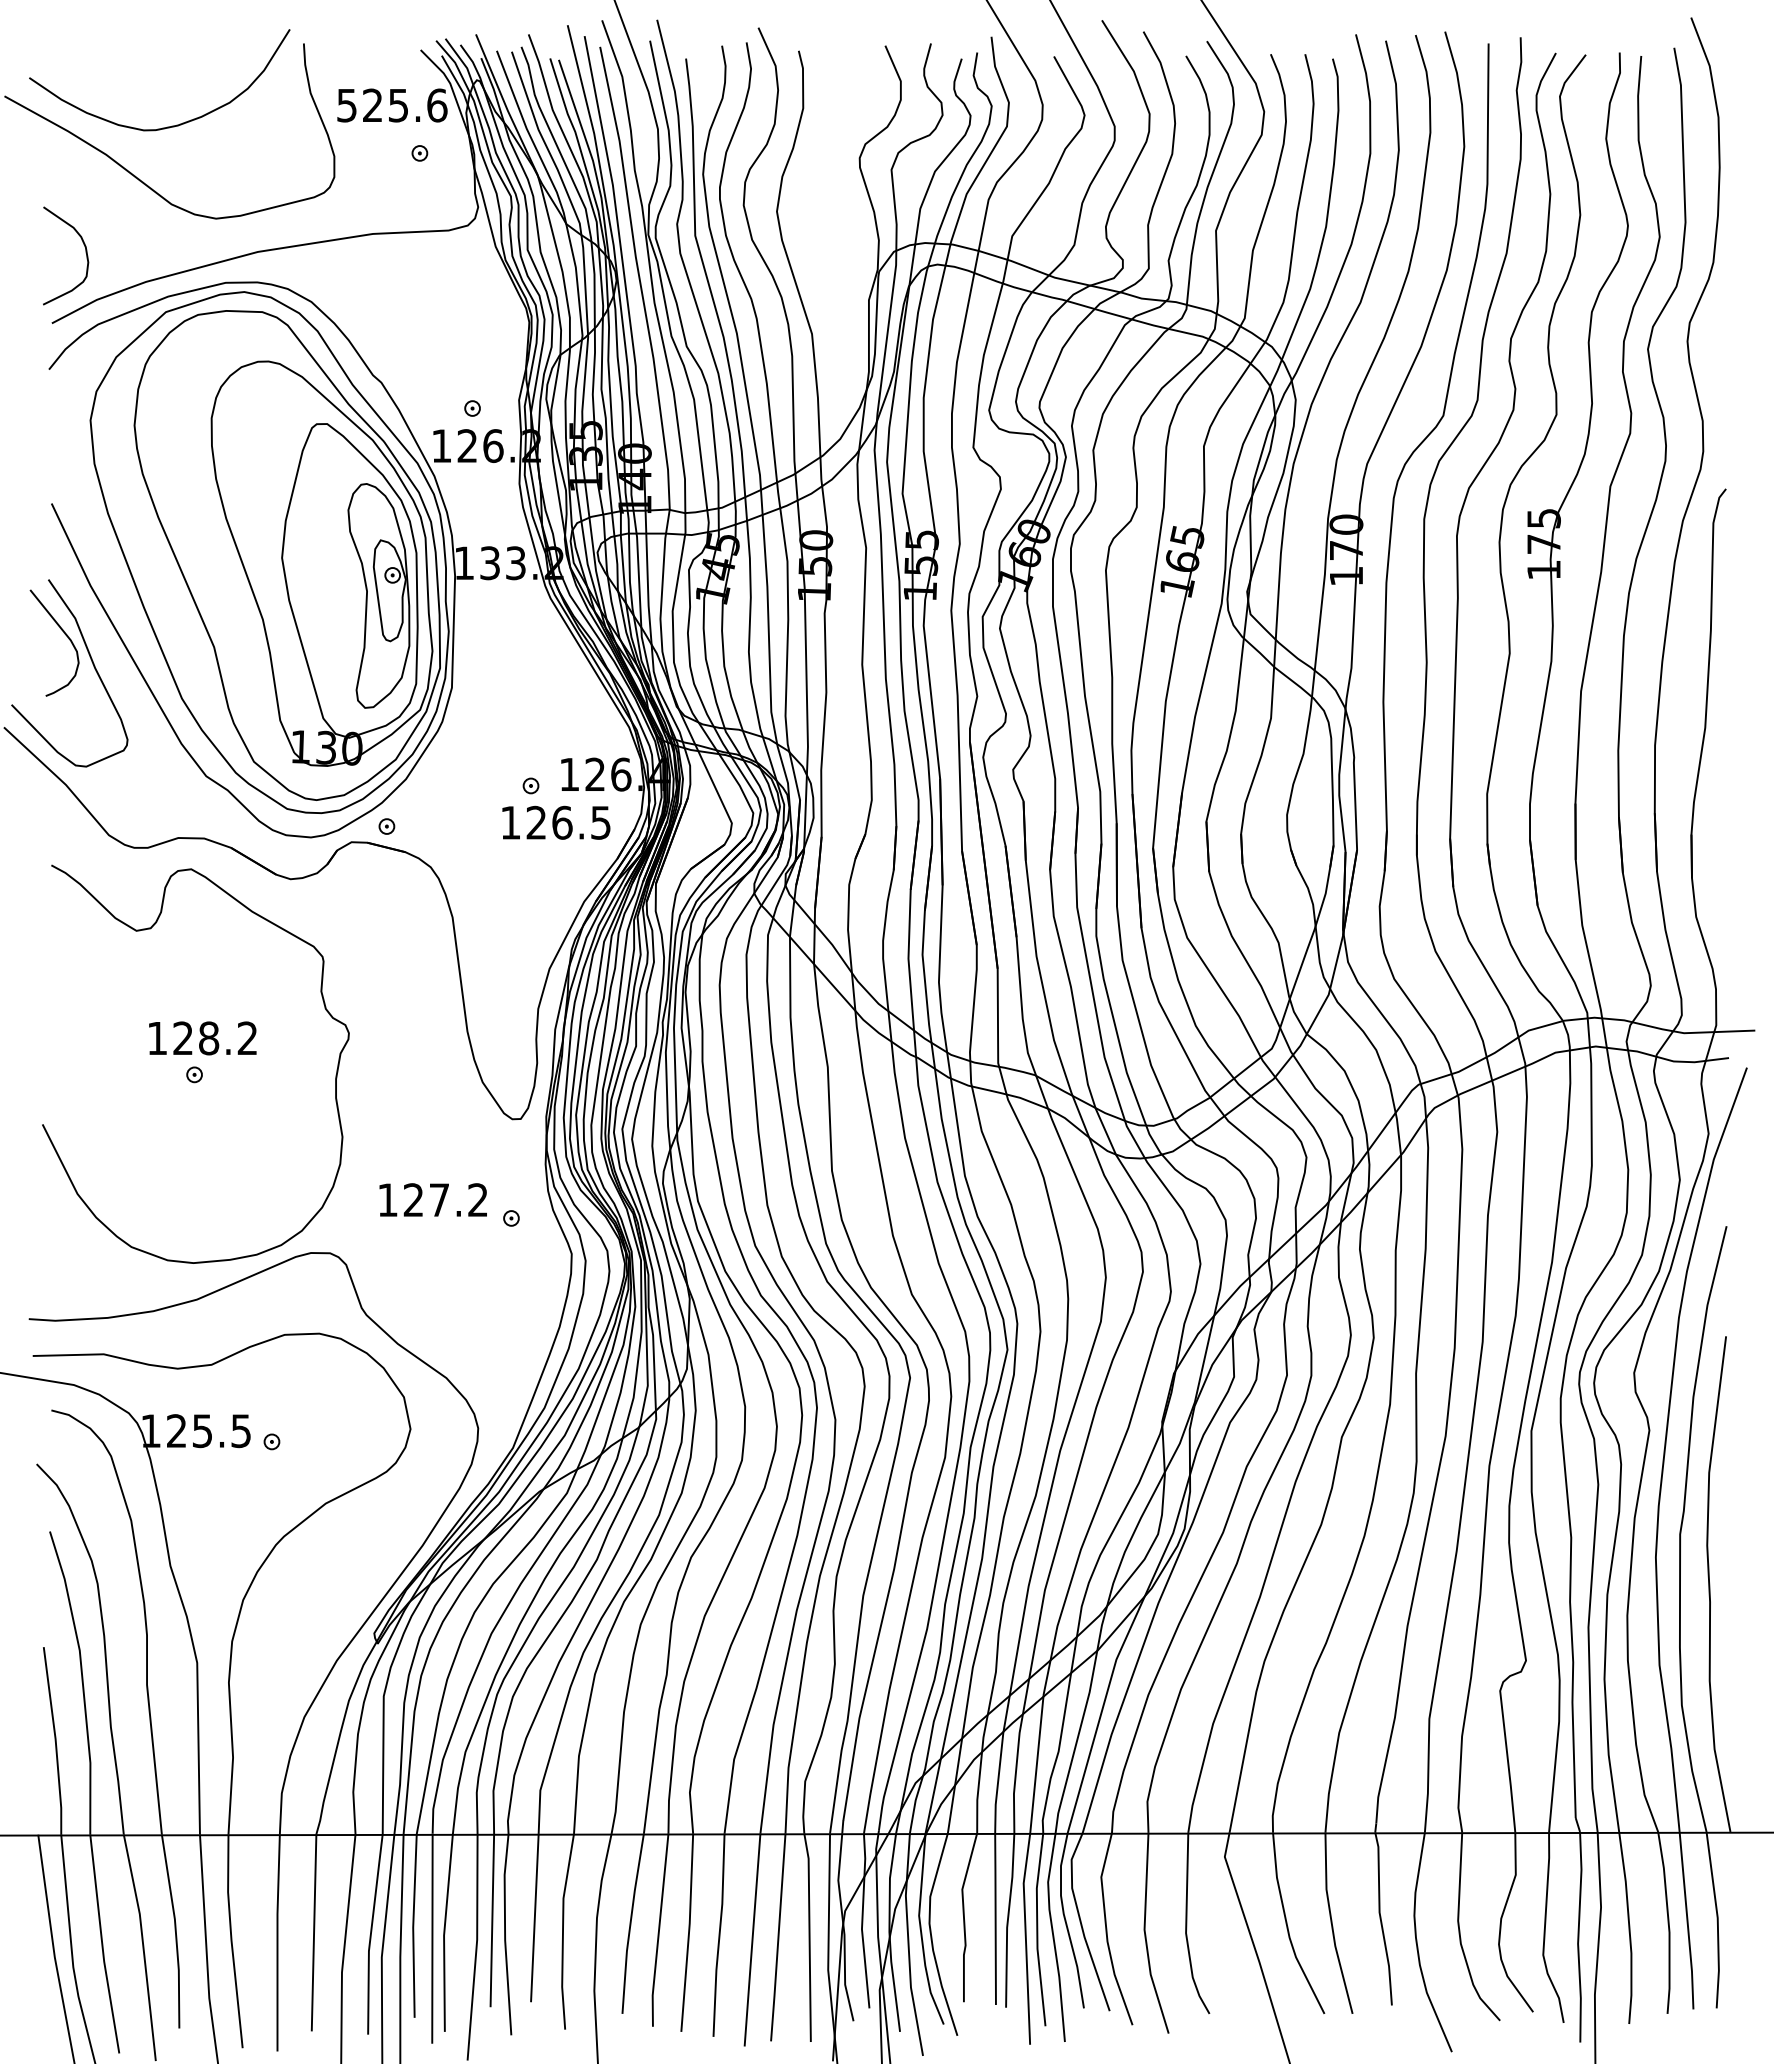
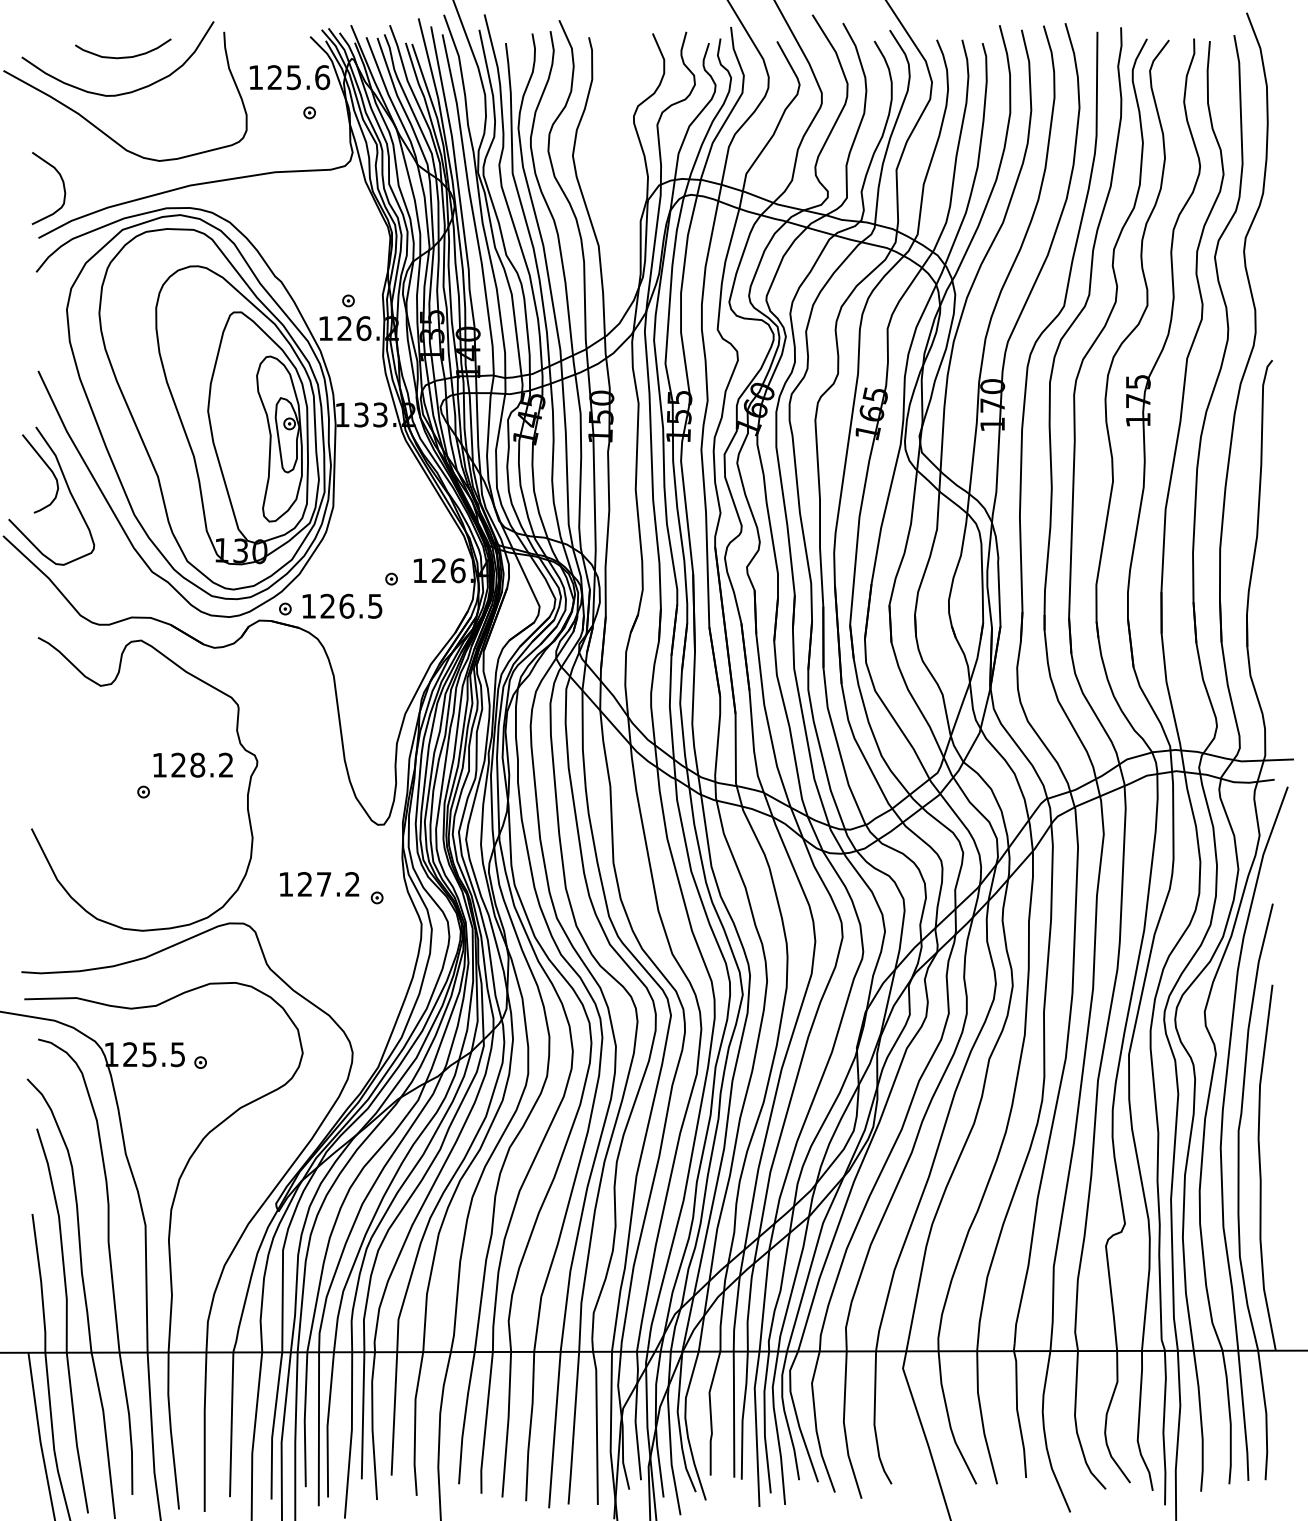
curve: (166, 77) -> (122, 56), added
text: (346, 105) -> (255, 77), 525.6 -> 125.6
text: (556, 822) -> (342, 606), moved
text: (202, 1038) -> (192, 765), moved

